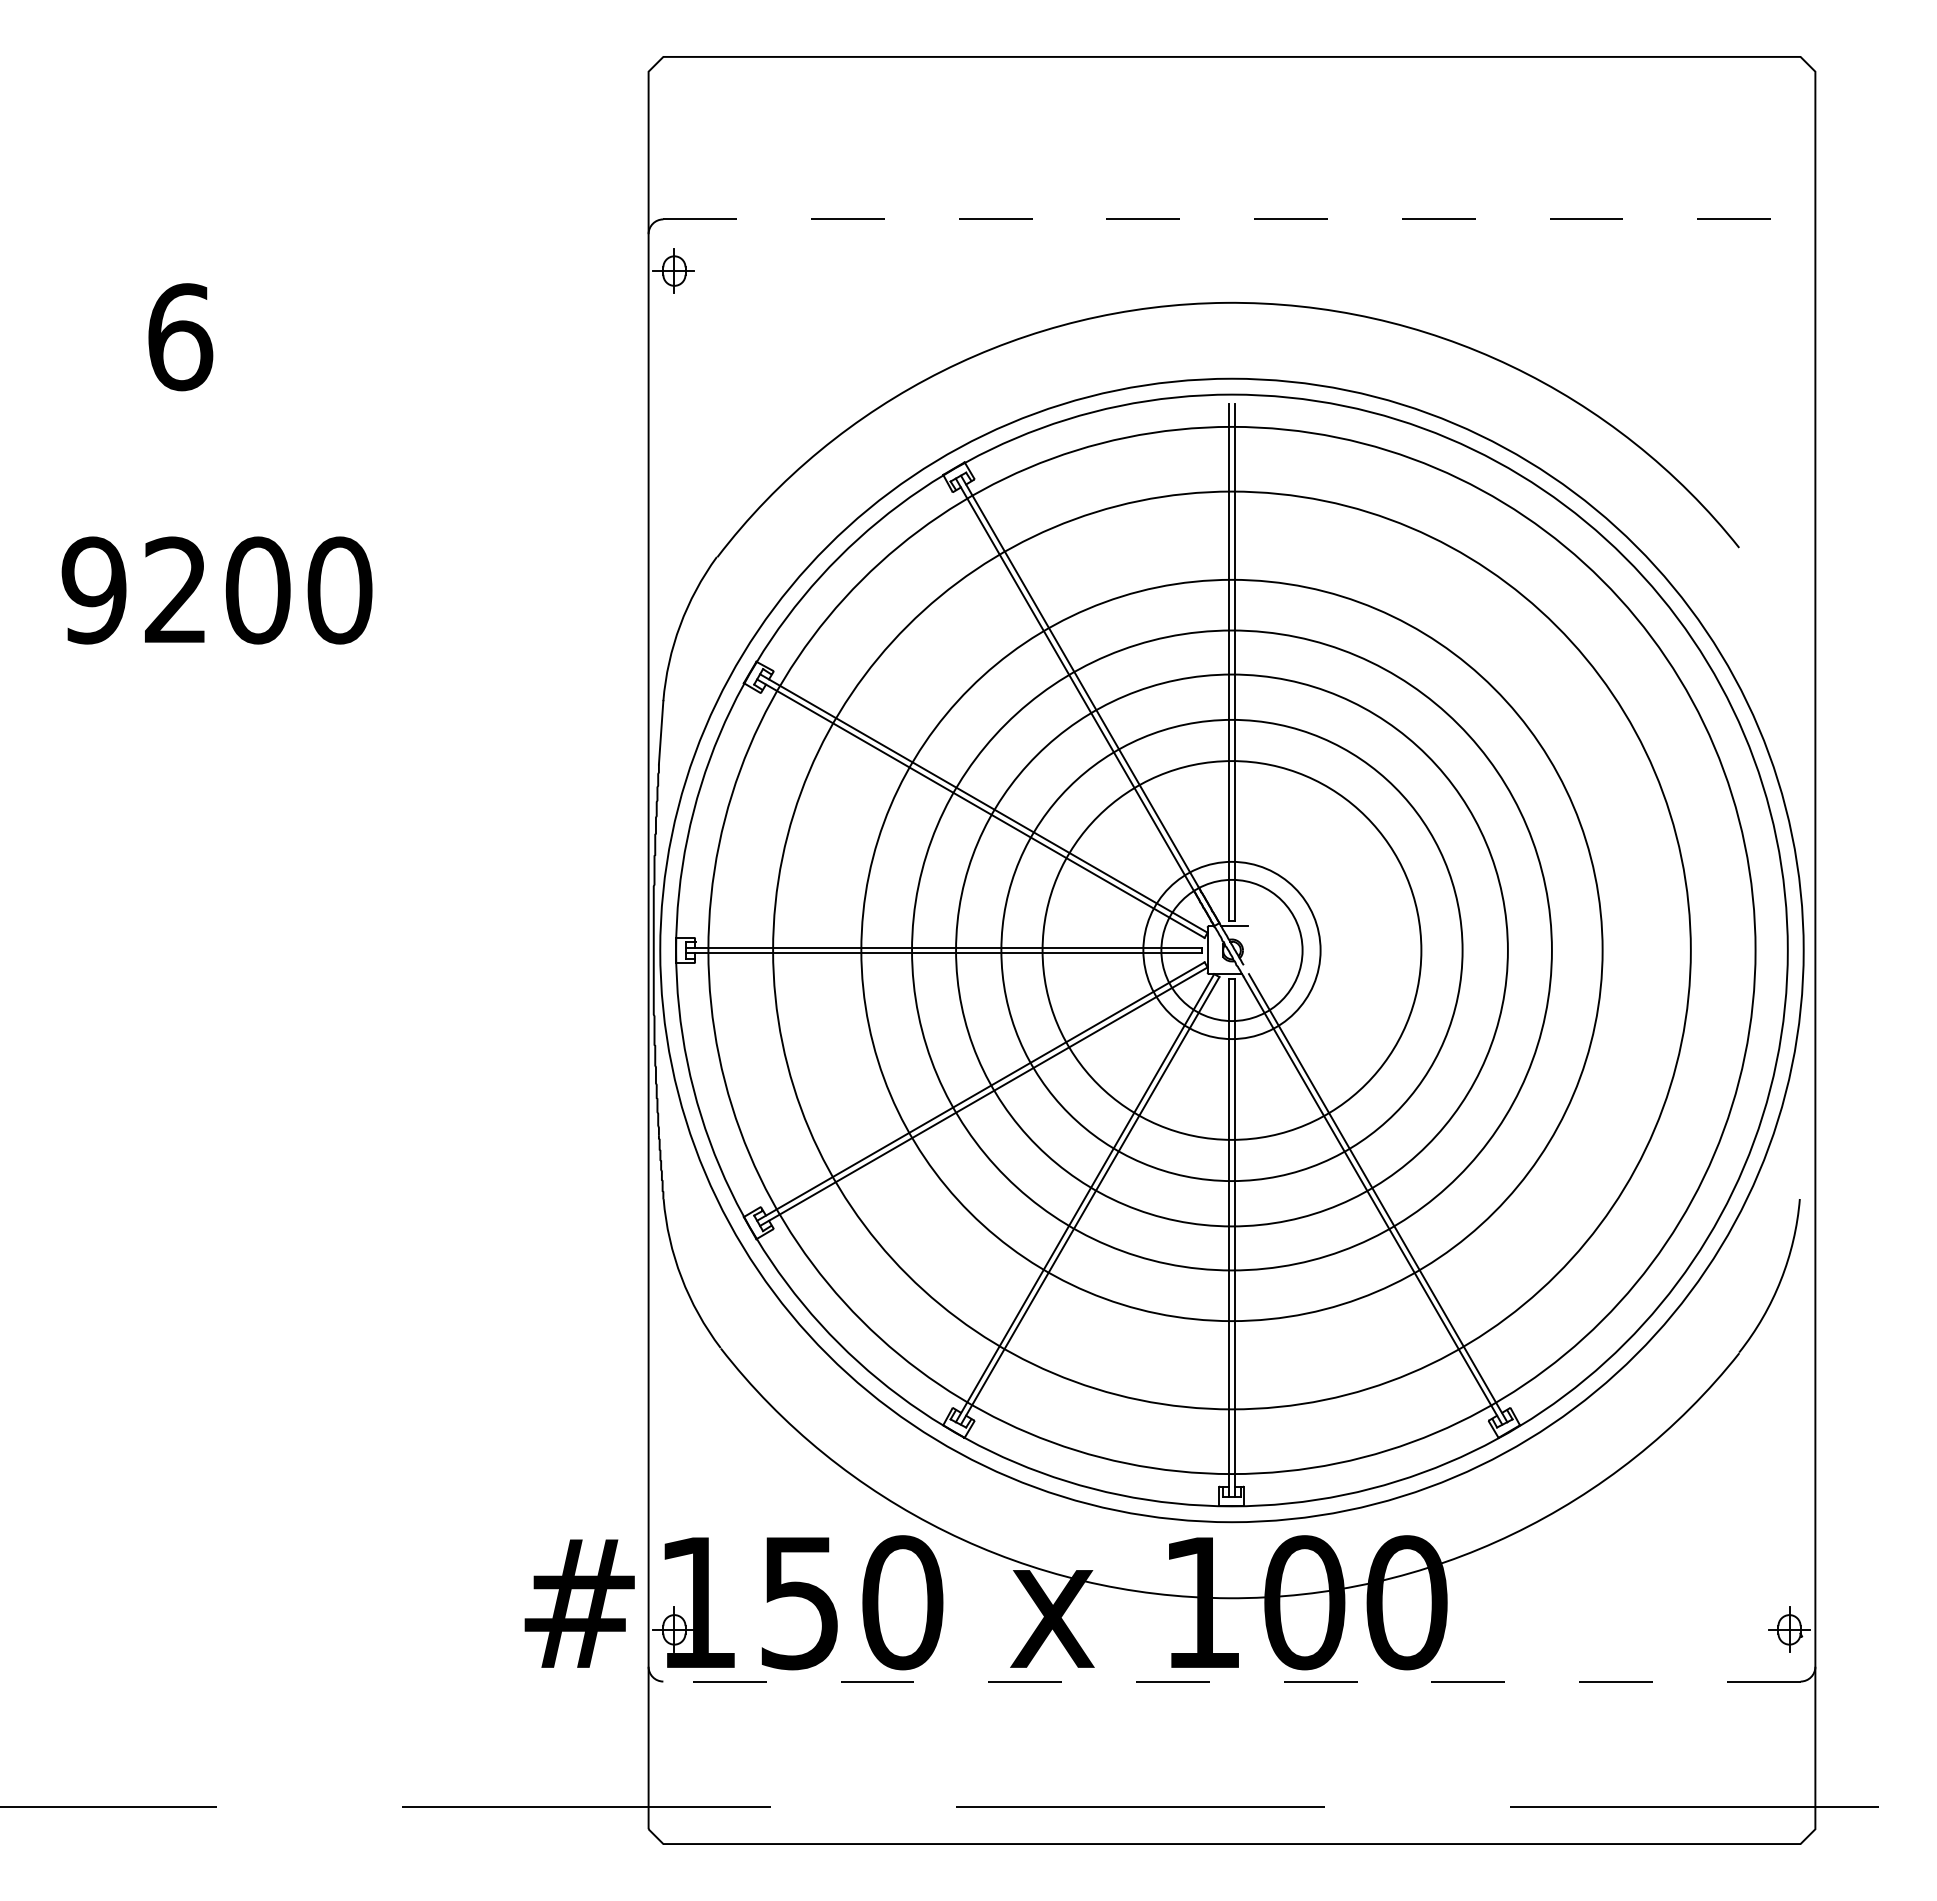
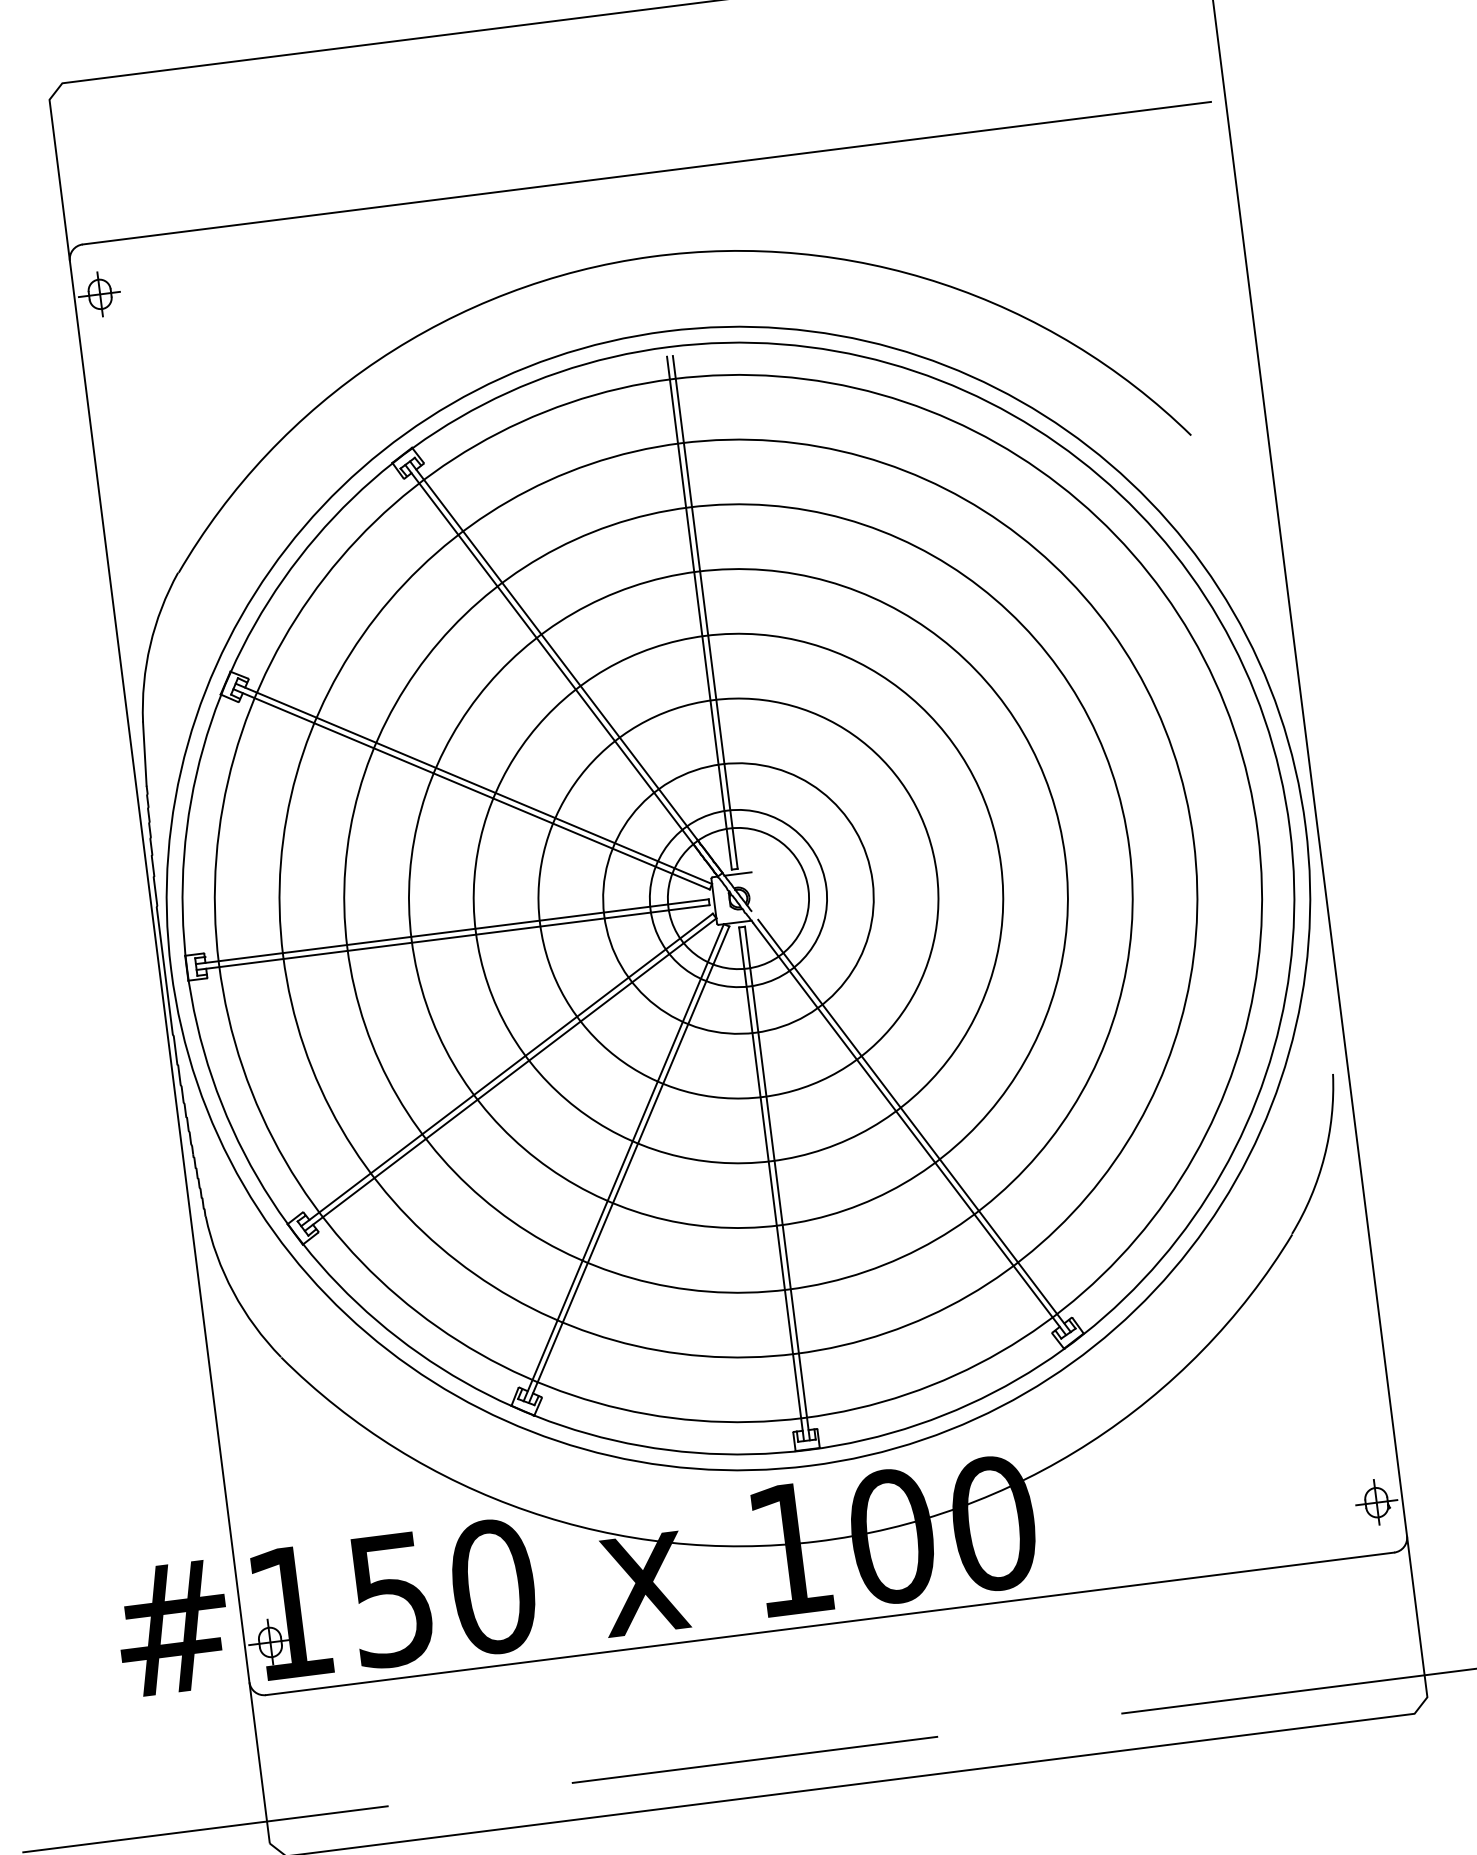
line: (1231, 219) -> (646, 173), dashed -> solid
circle: (1231, 950) -> (737, 898), size x0.62
circle: (1231, 950) -> (737, 898), size x0.71
circle: (1231, 950) -> (737, 898), size x0.71
circle: (1231, 950) -> (737, 898), size x1.43
circle: (1231, 950) -> (737, 898), size x1.43
line: (1231, 1681) -> (829, 1623), dashed -> solid

